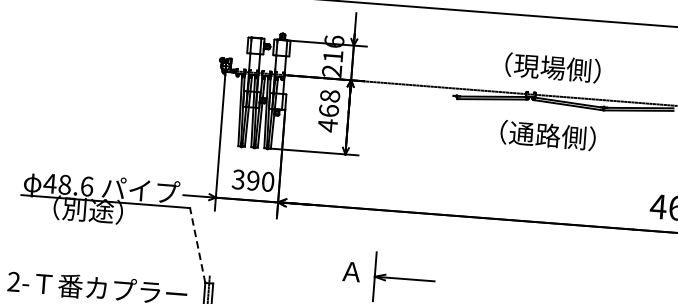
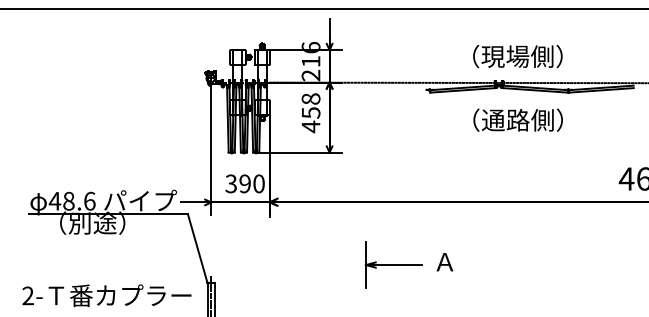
text: (328, 110) -> (310, 112), 468 -> 458
line: (197, 245) -> (197, 248), dashed -> solid
text: (351, 272) -> (444, 262), moved

